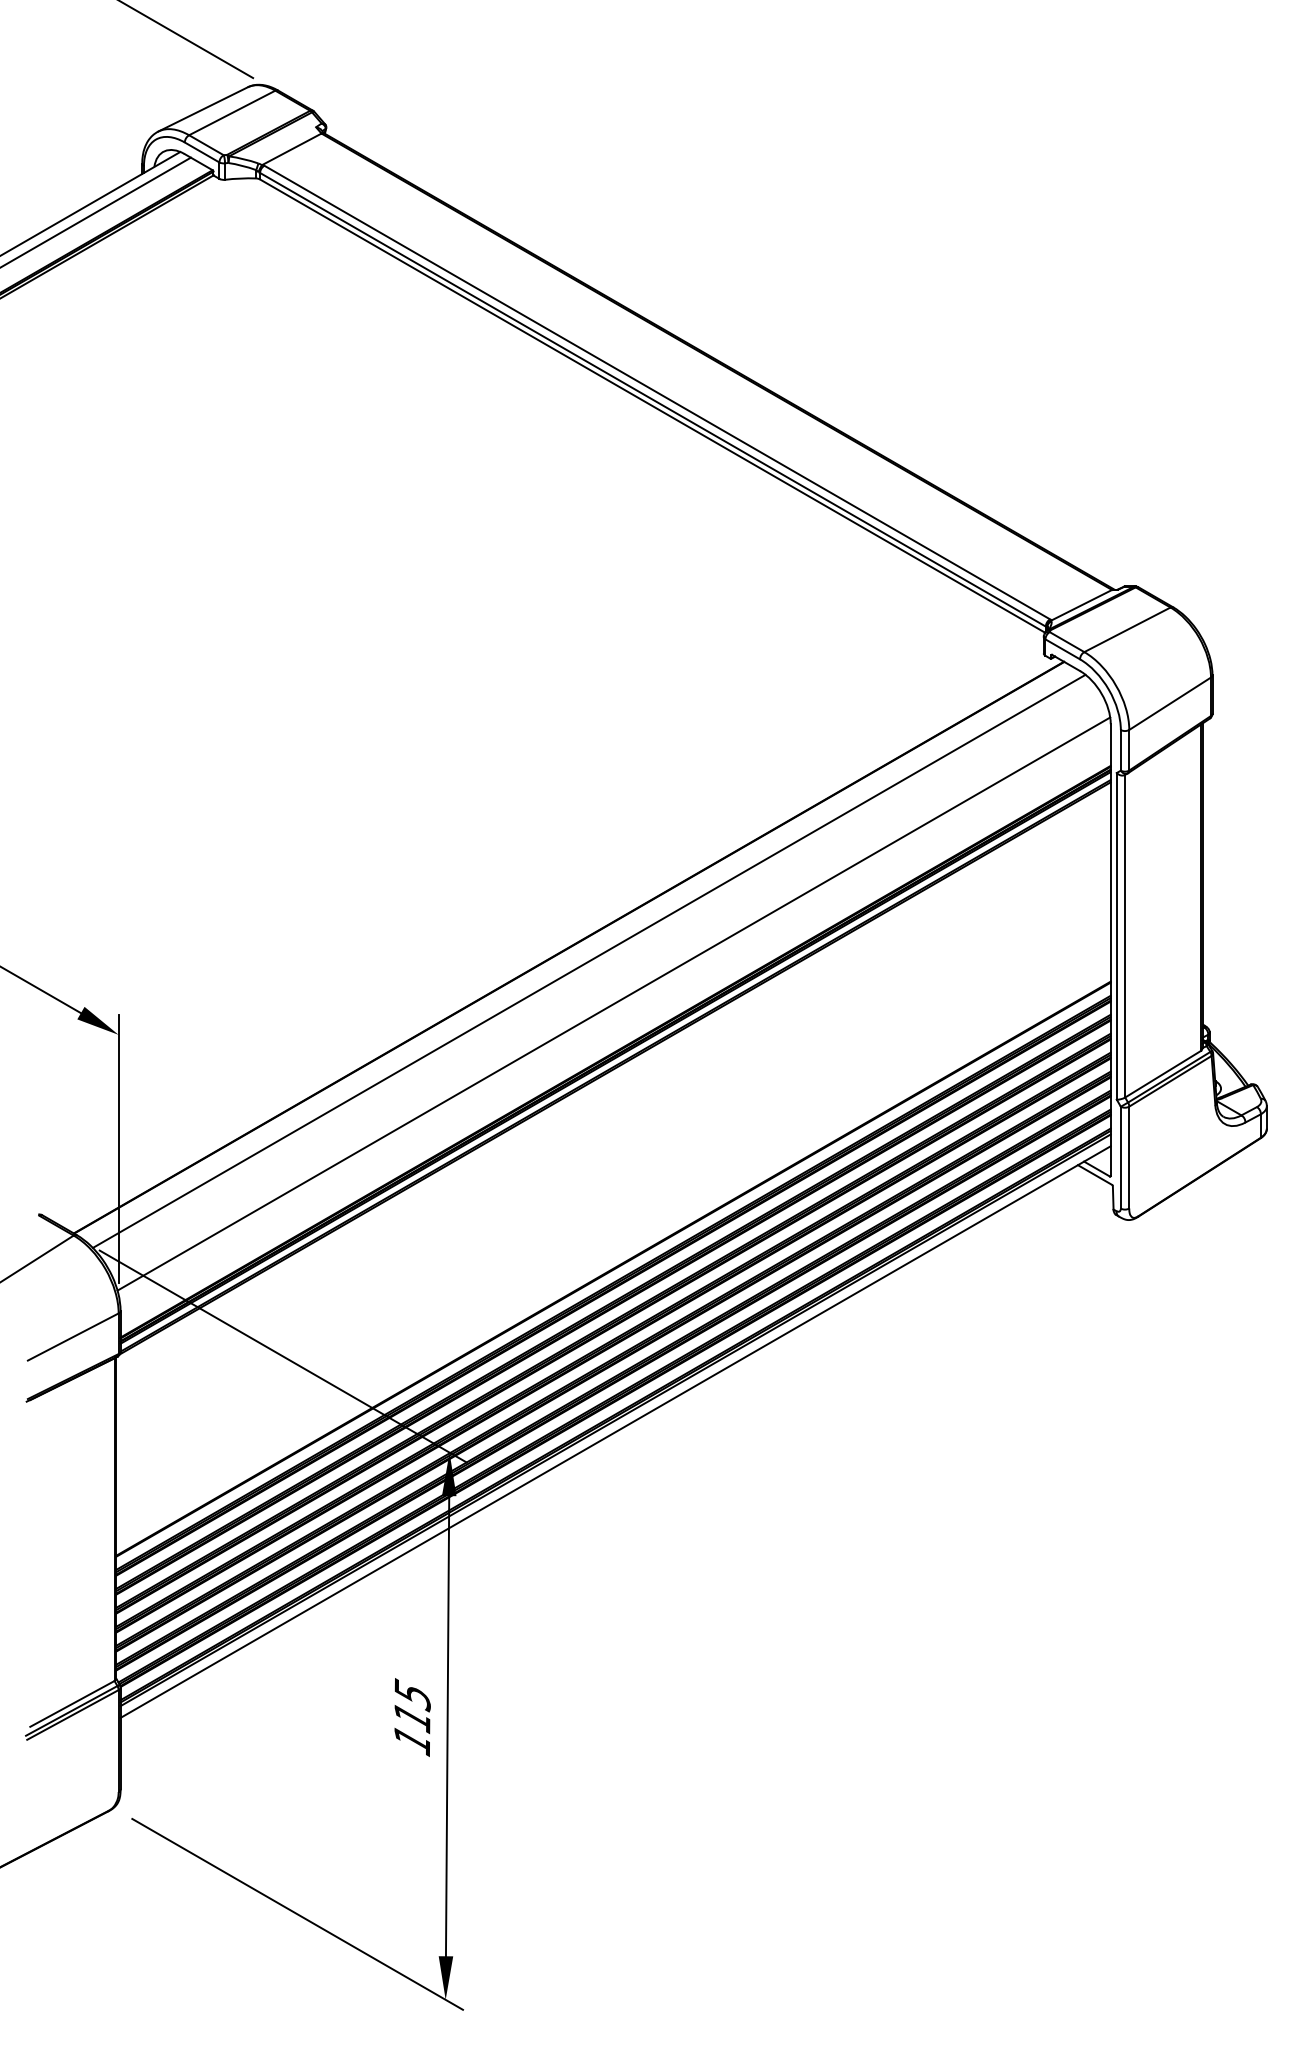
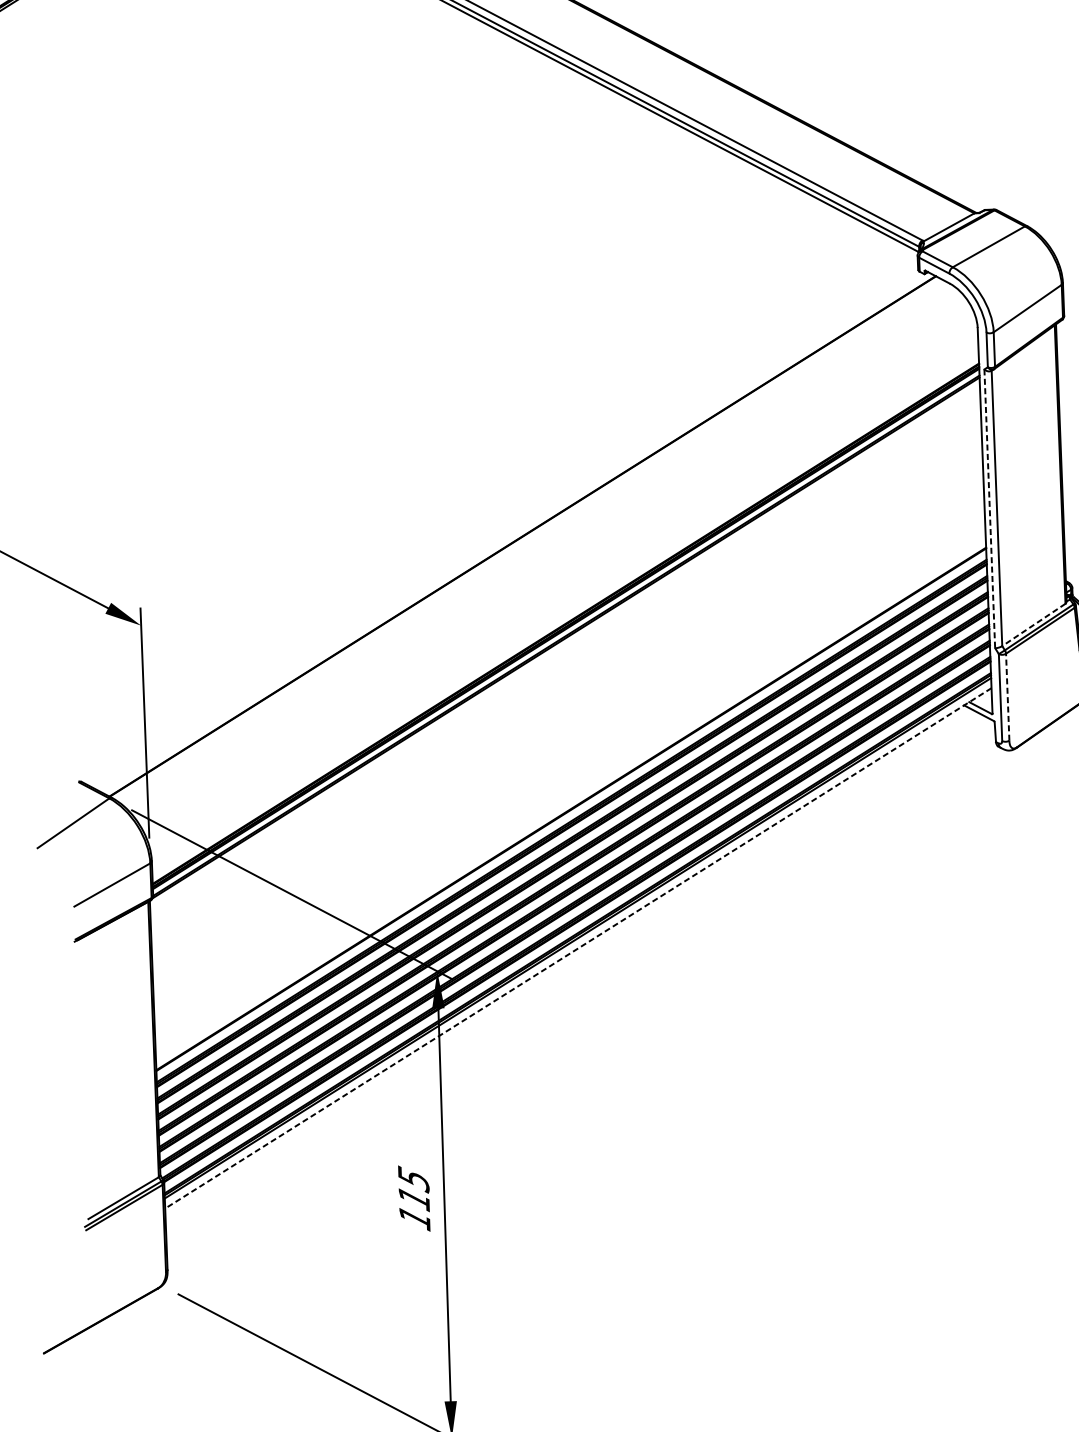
line: (1116, 936) -> (989, 508), solid -> dashed
line: (588, 960) -> (539, 546), removed
line: (613, 1003) -> (562, 582), removed
line: (1163, 1074) -> (1034, 625), solid -> dashed
line: (1129, 1157) -> (1007, 697), solid -> dashed
line: (615, 1432) -> (578, 948), solid -> dashed

